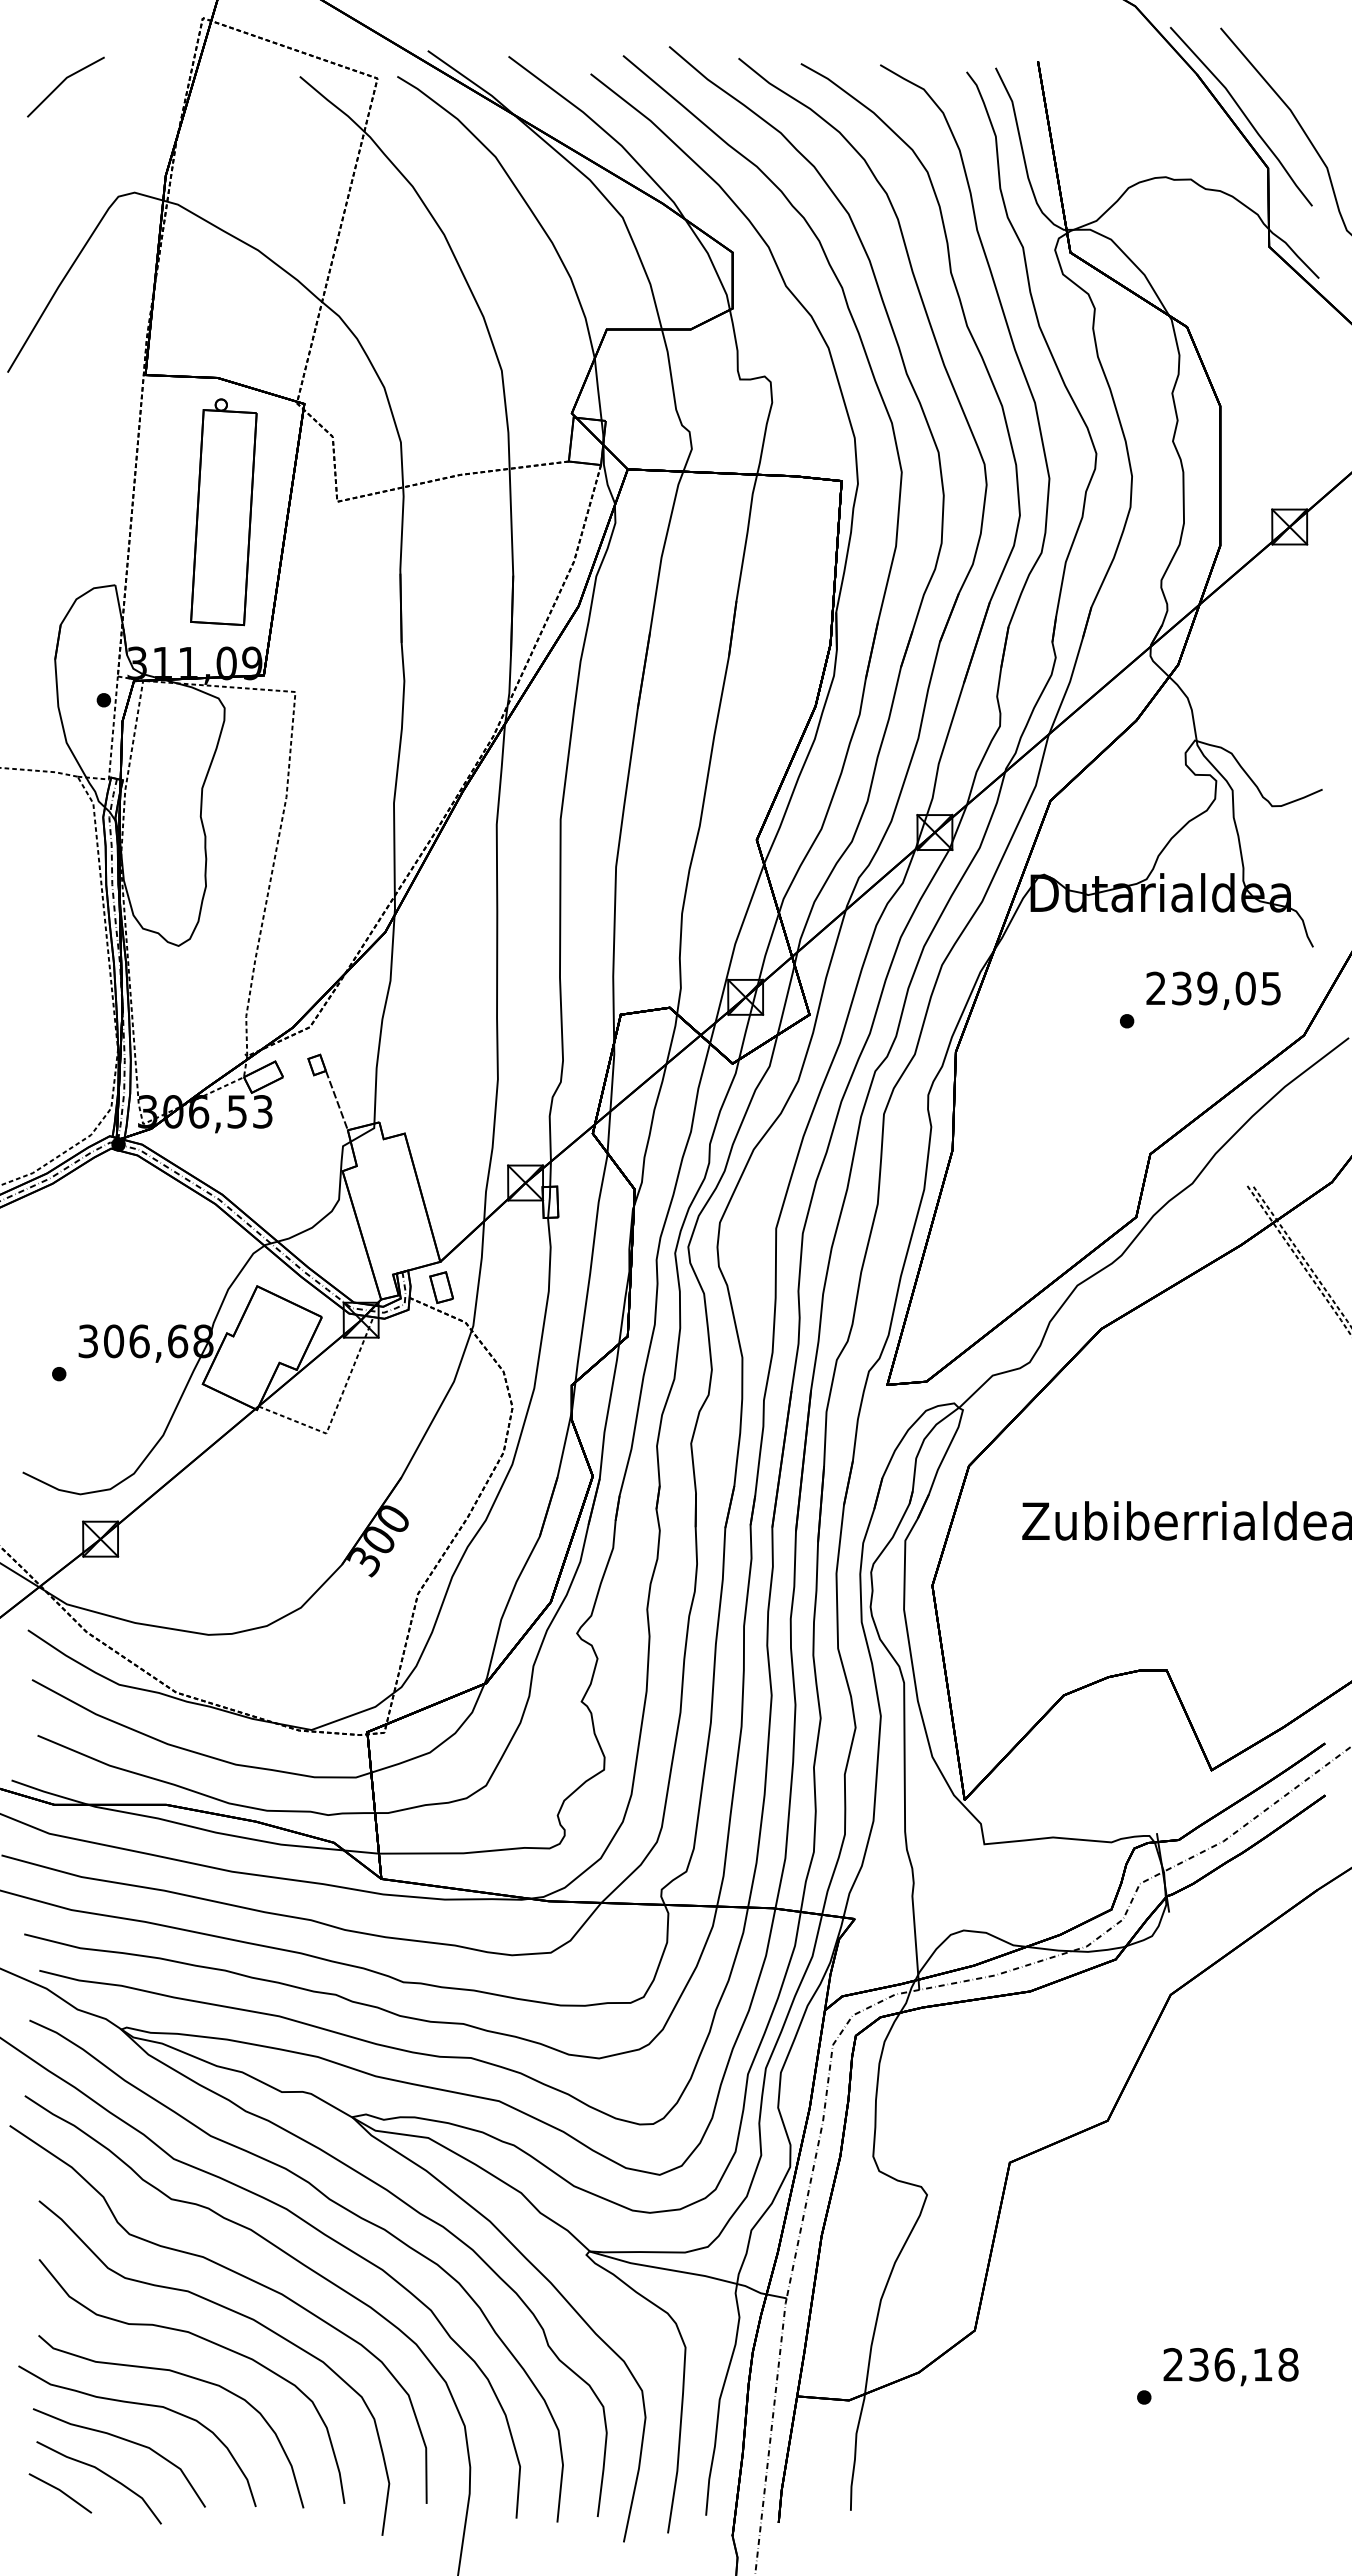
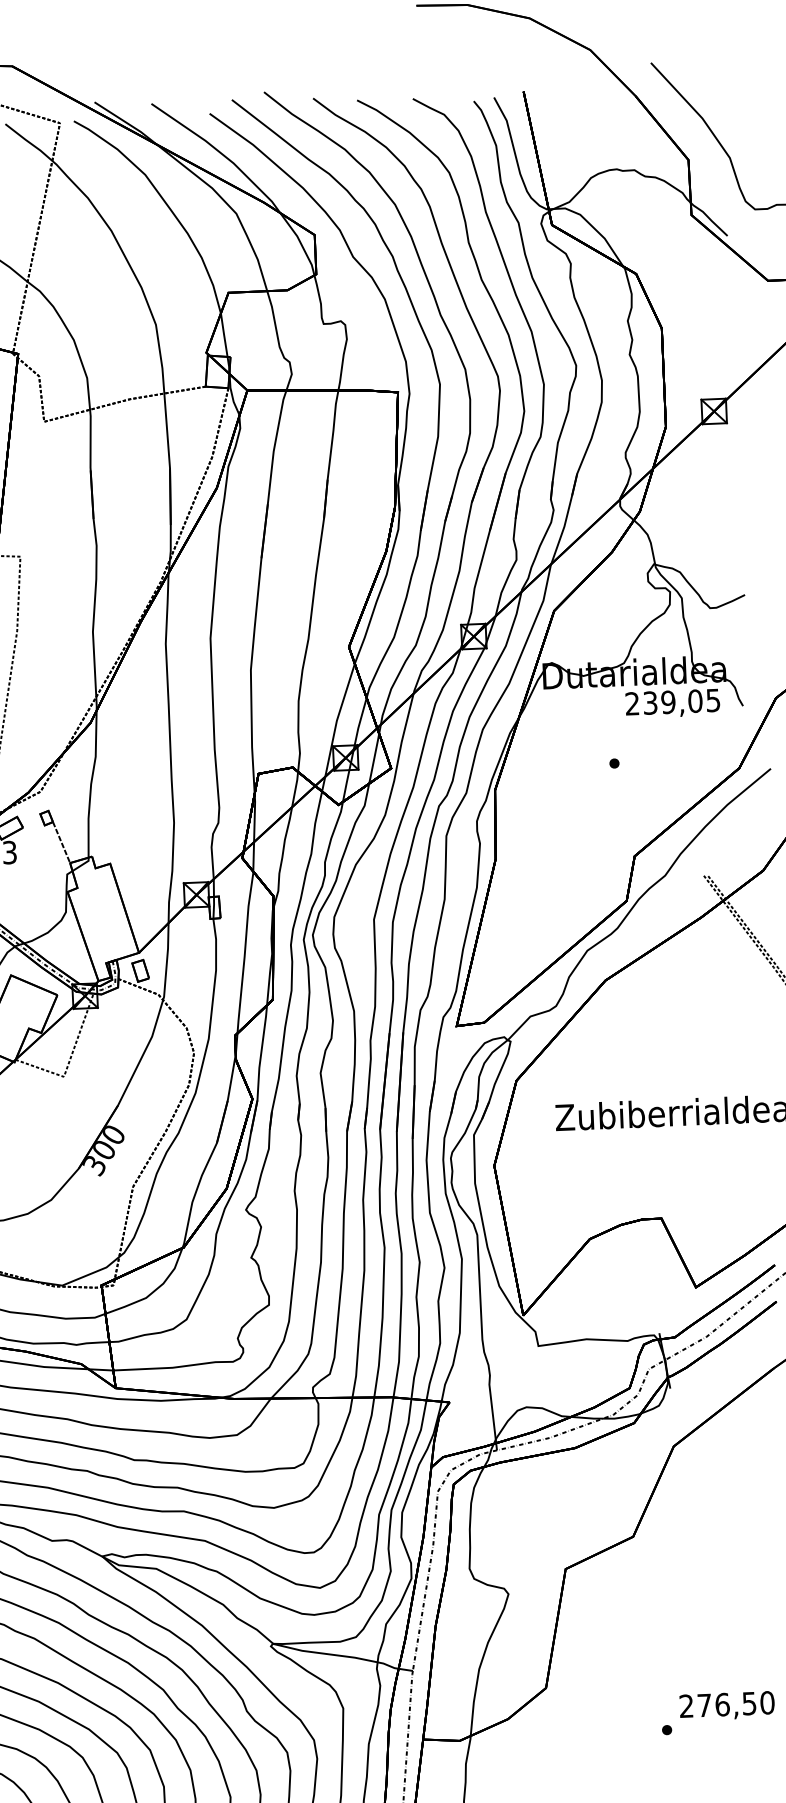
curve: (1243, 115) -> (669, 123), removed
text: (1213, 990) -> (672, 703), moved
text: (1243, 2364) -> (735, 1703), 236,18 -> 276,50

